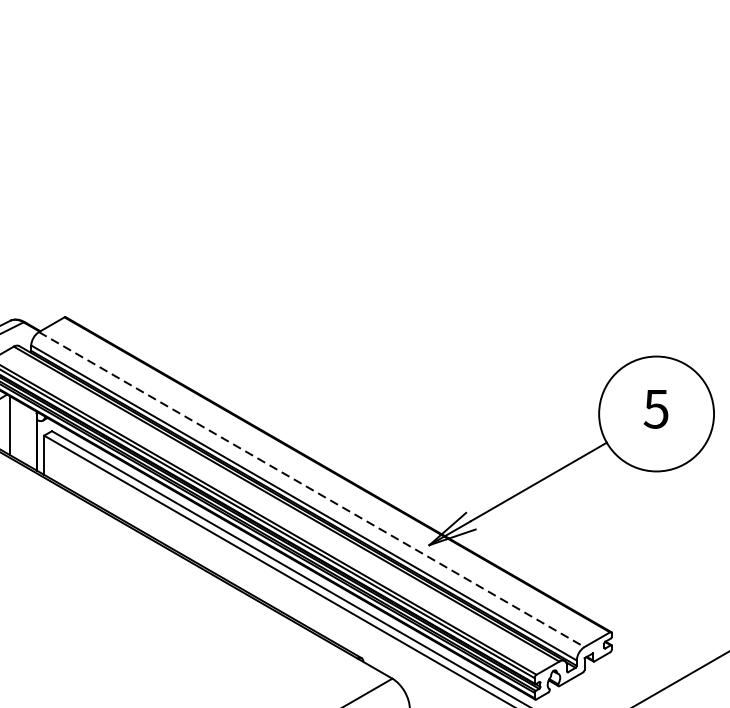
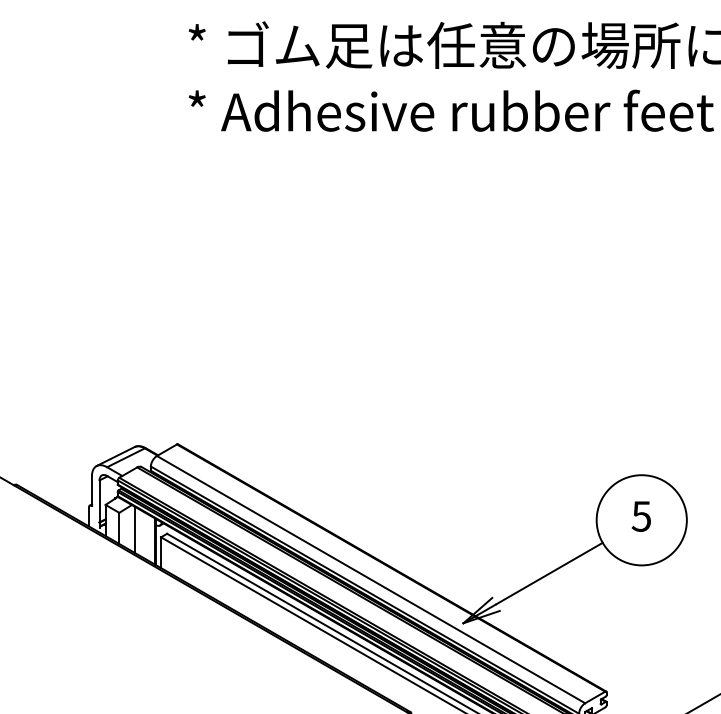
line: (312, 489) -> (371, 579), dashed -> solid

